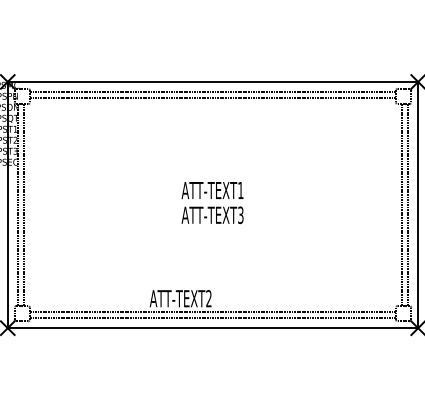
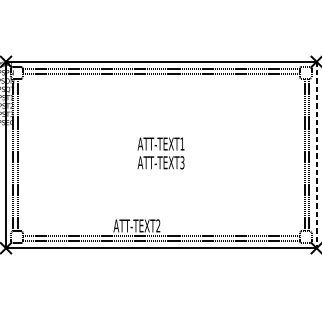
line: (418, 205) -> (316, 155), solid -> dashed

